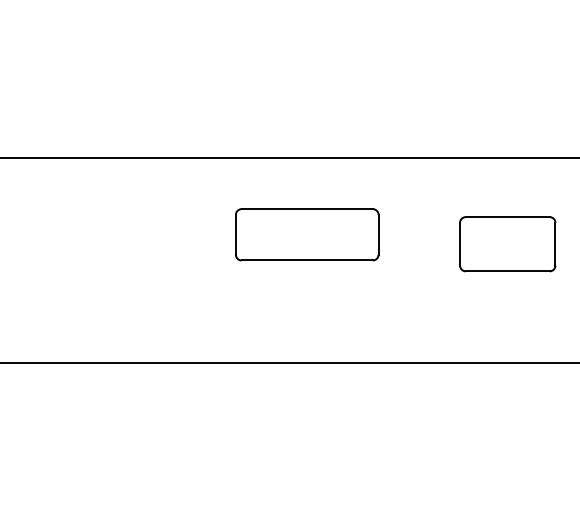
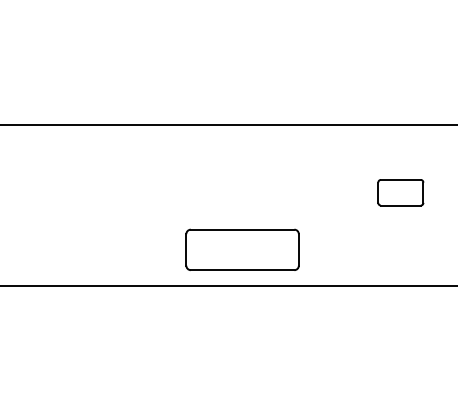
part: (307, 234) -> (242, 249), moved
part: (507, 244) -> (400, 192), size x0.6

